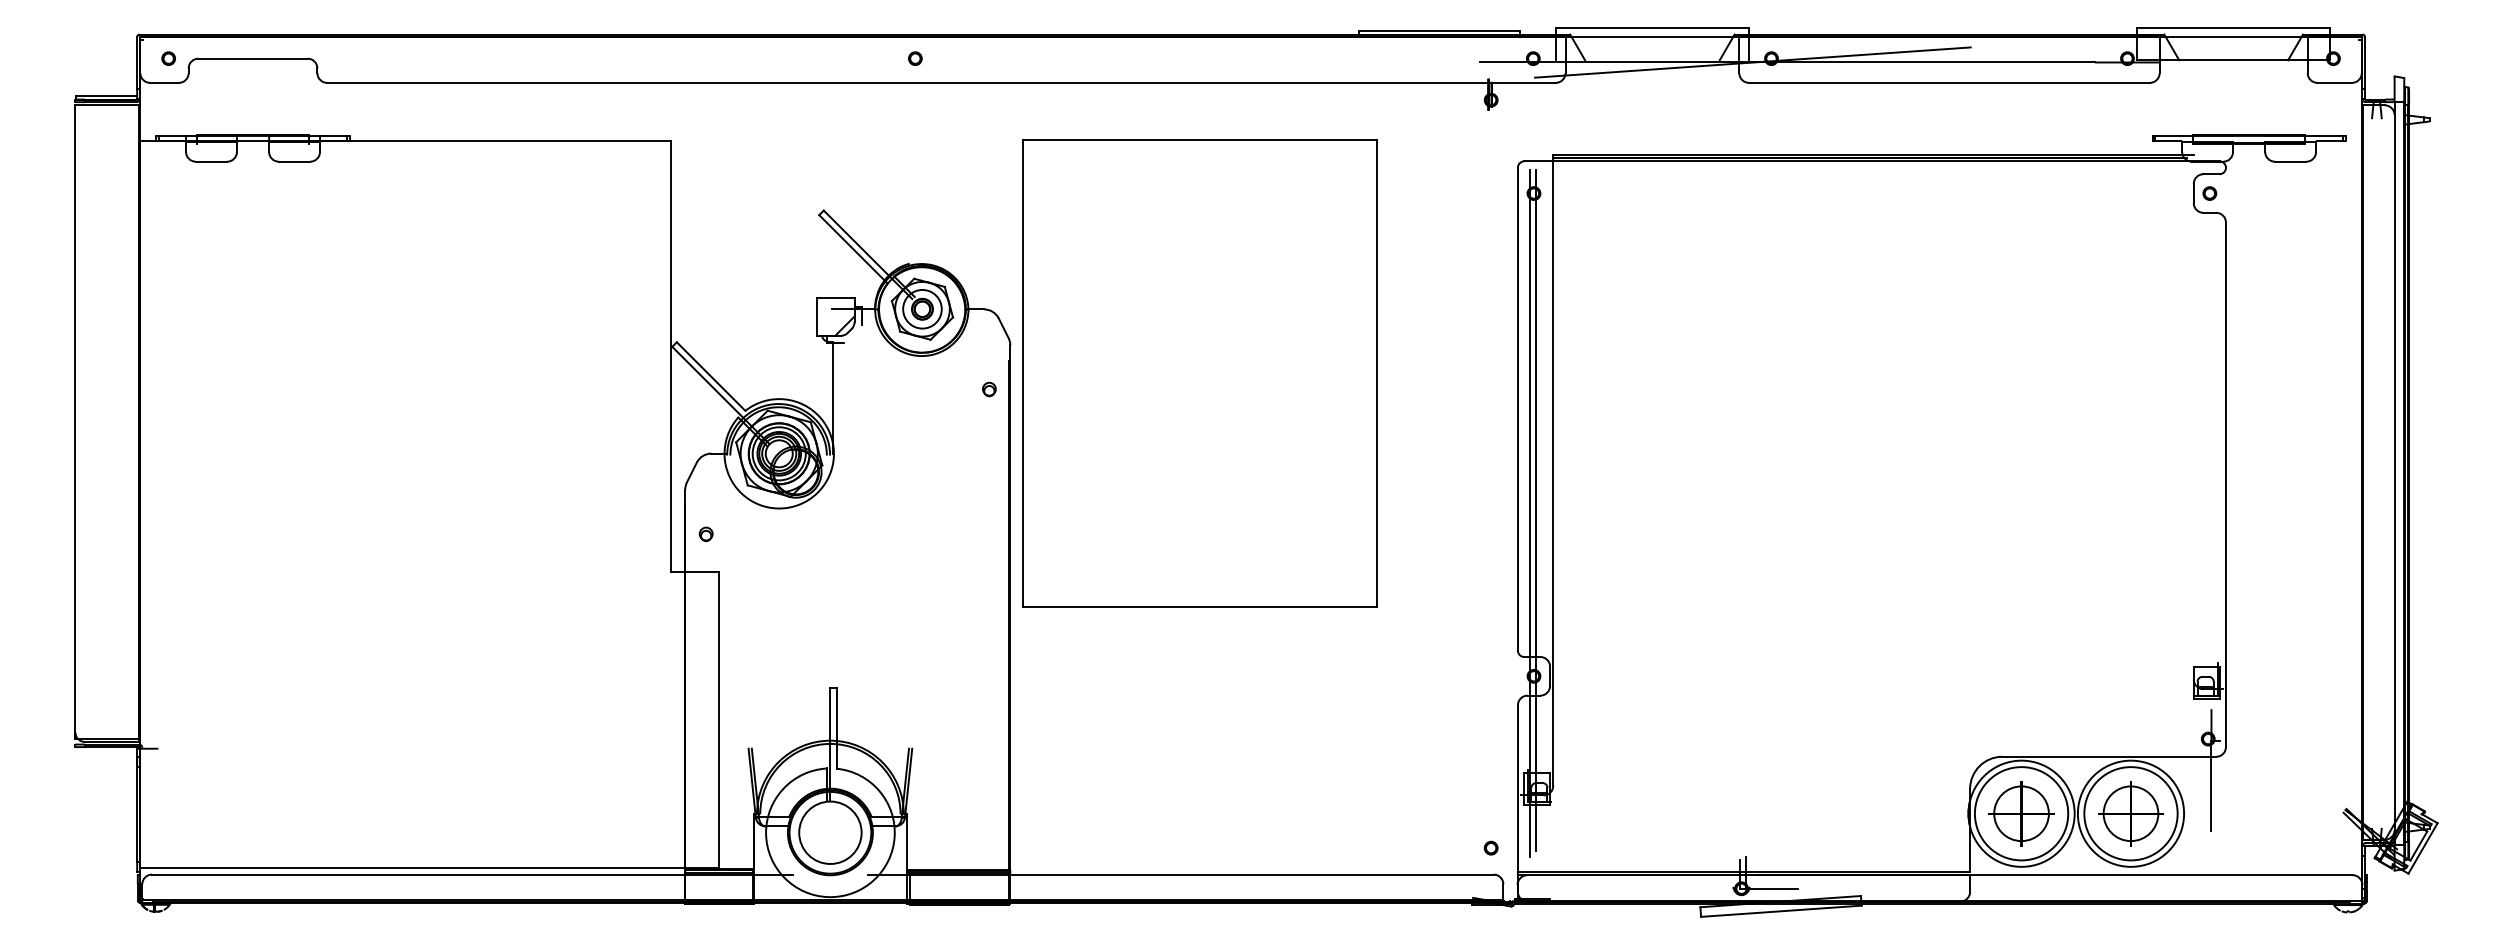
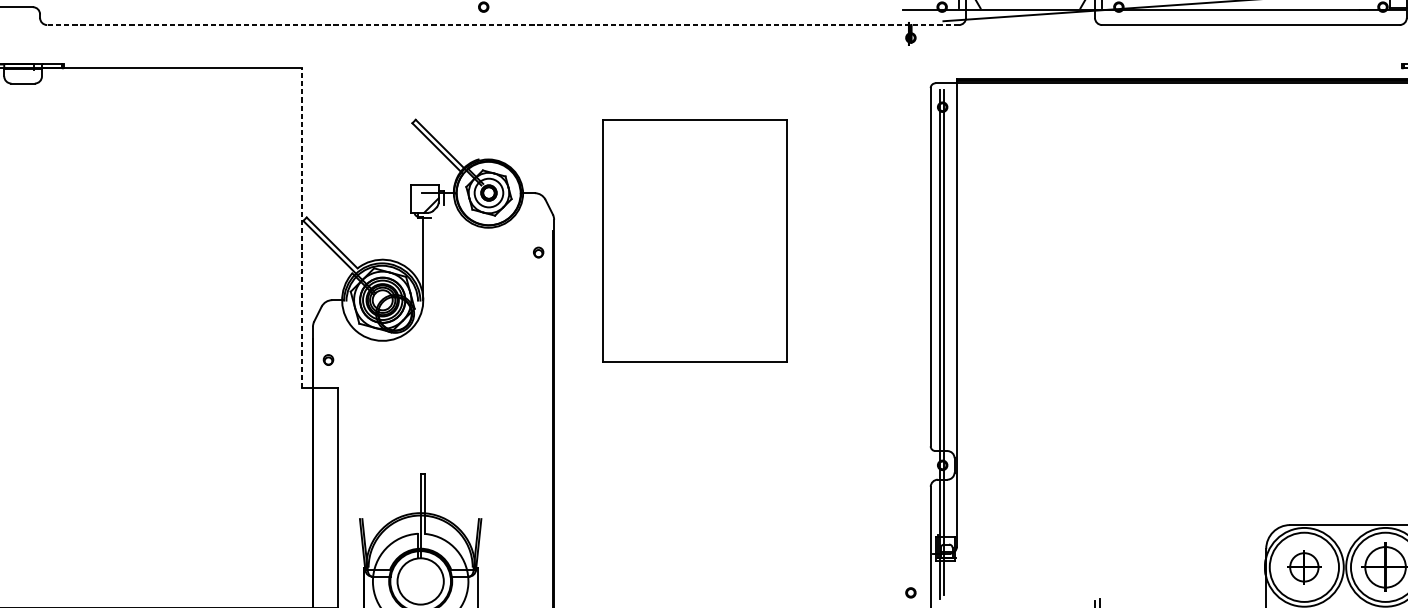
line: (940, 82) -> (502, 24), solid -> dashed
line: (670, 356) -> (302, 228), solid -> dashed
part: (1199, 373) -> (694, 240), size x0.7
part: (2021, 813) -> (1304, 567), size x0.7

